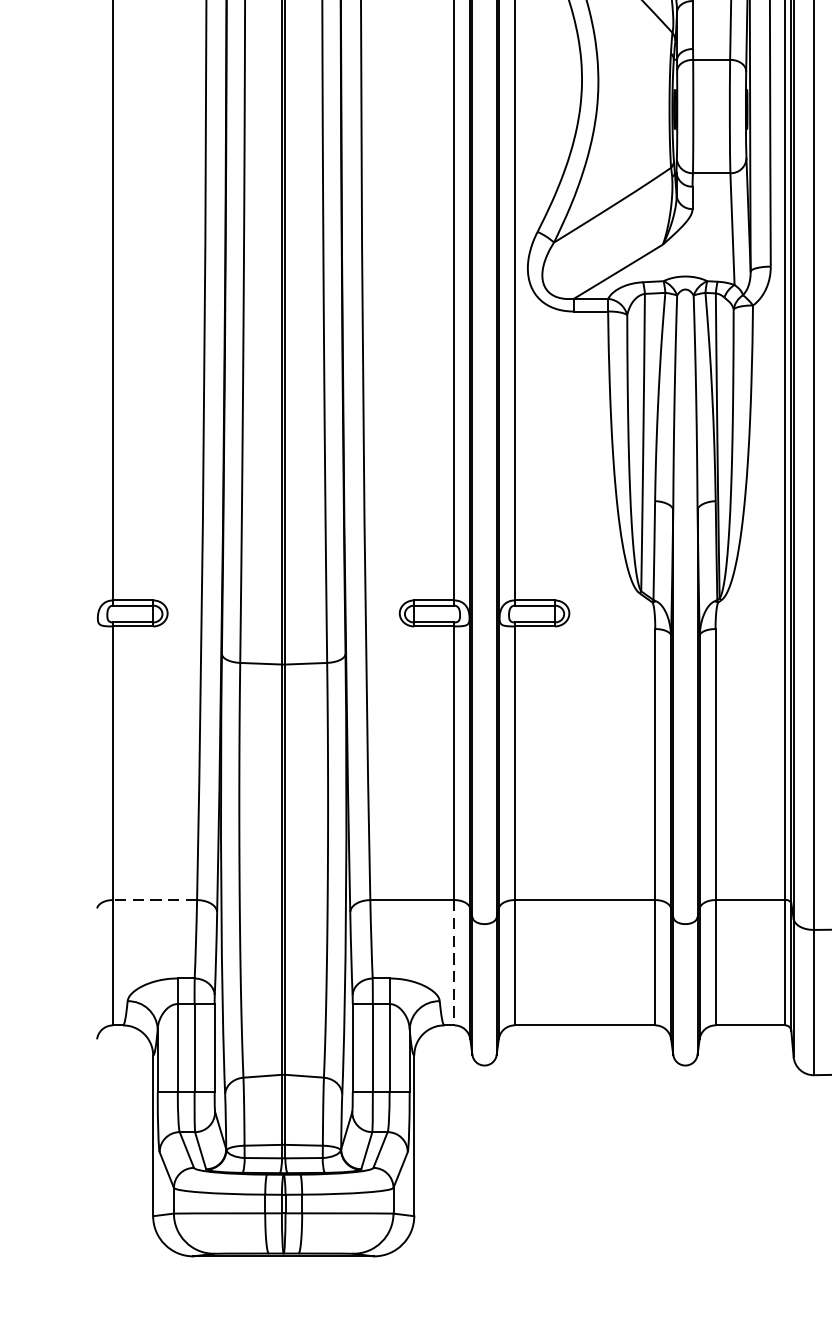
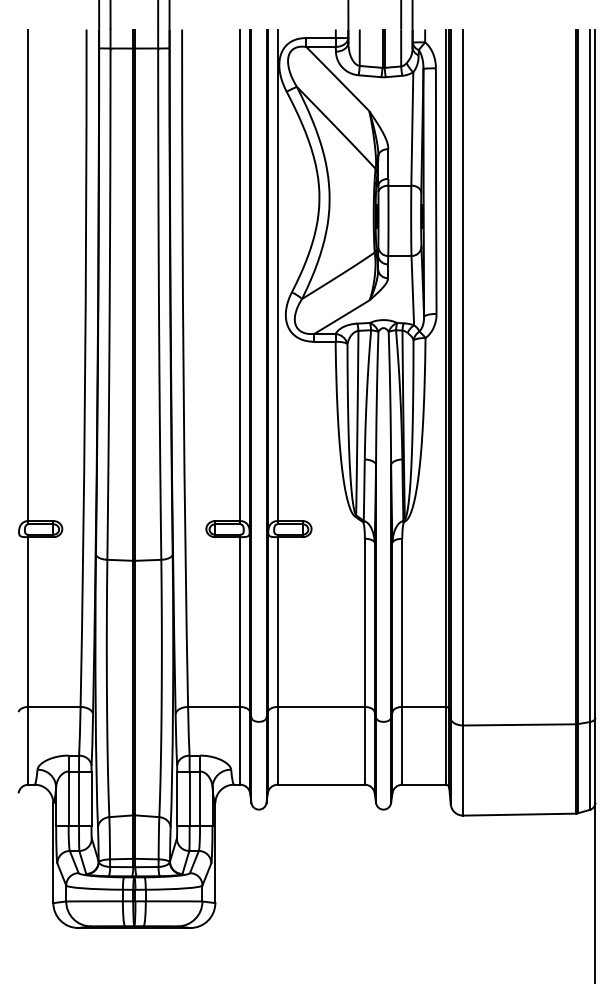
line: (155, 899) -> (54, 706), dashed -> solid
line: (454, 962) -> (240, 745), dashed -> solid

